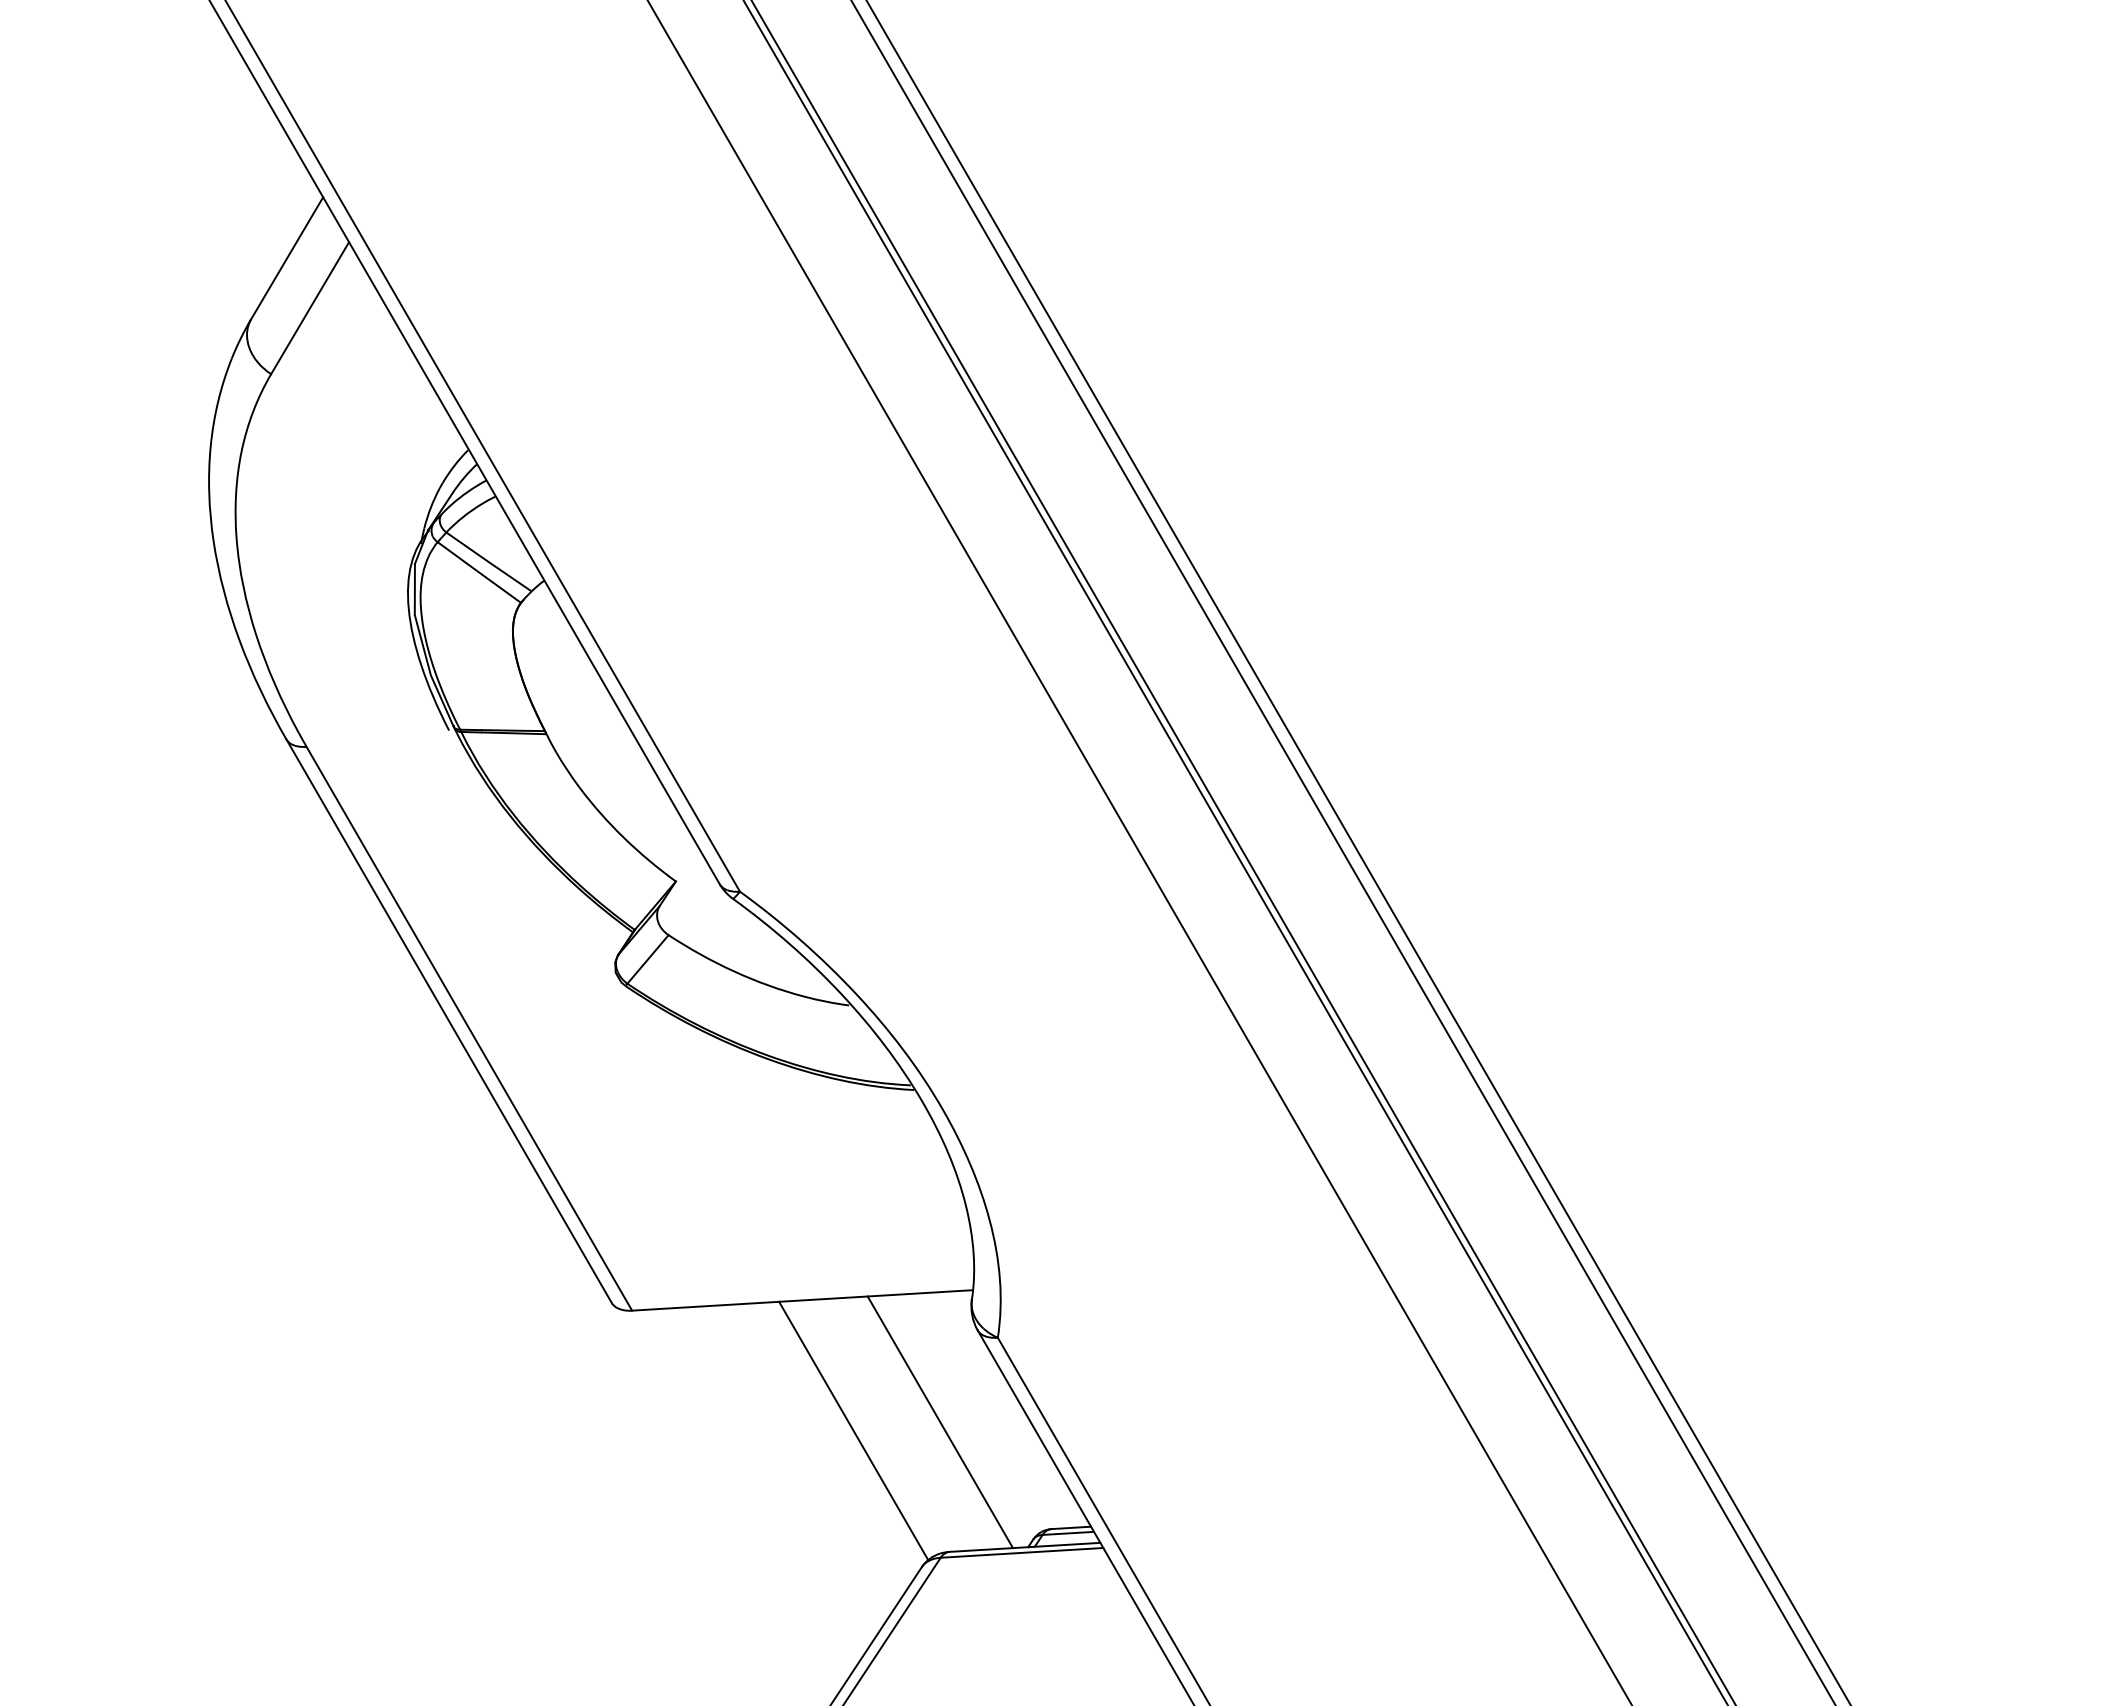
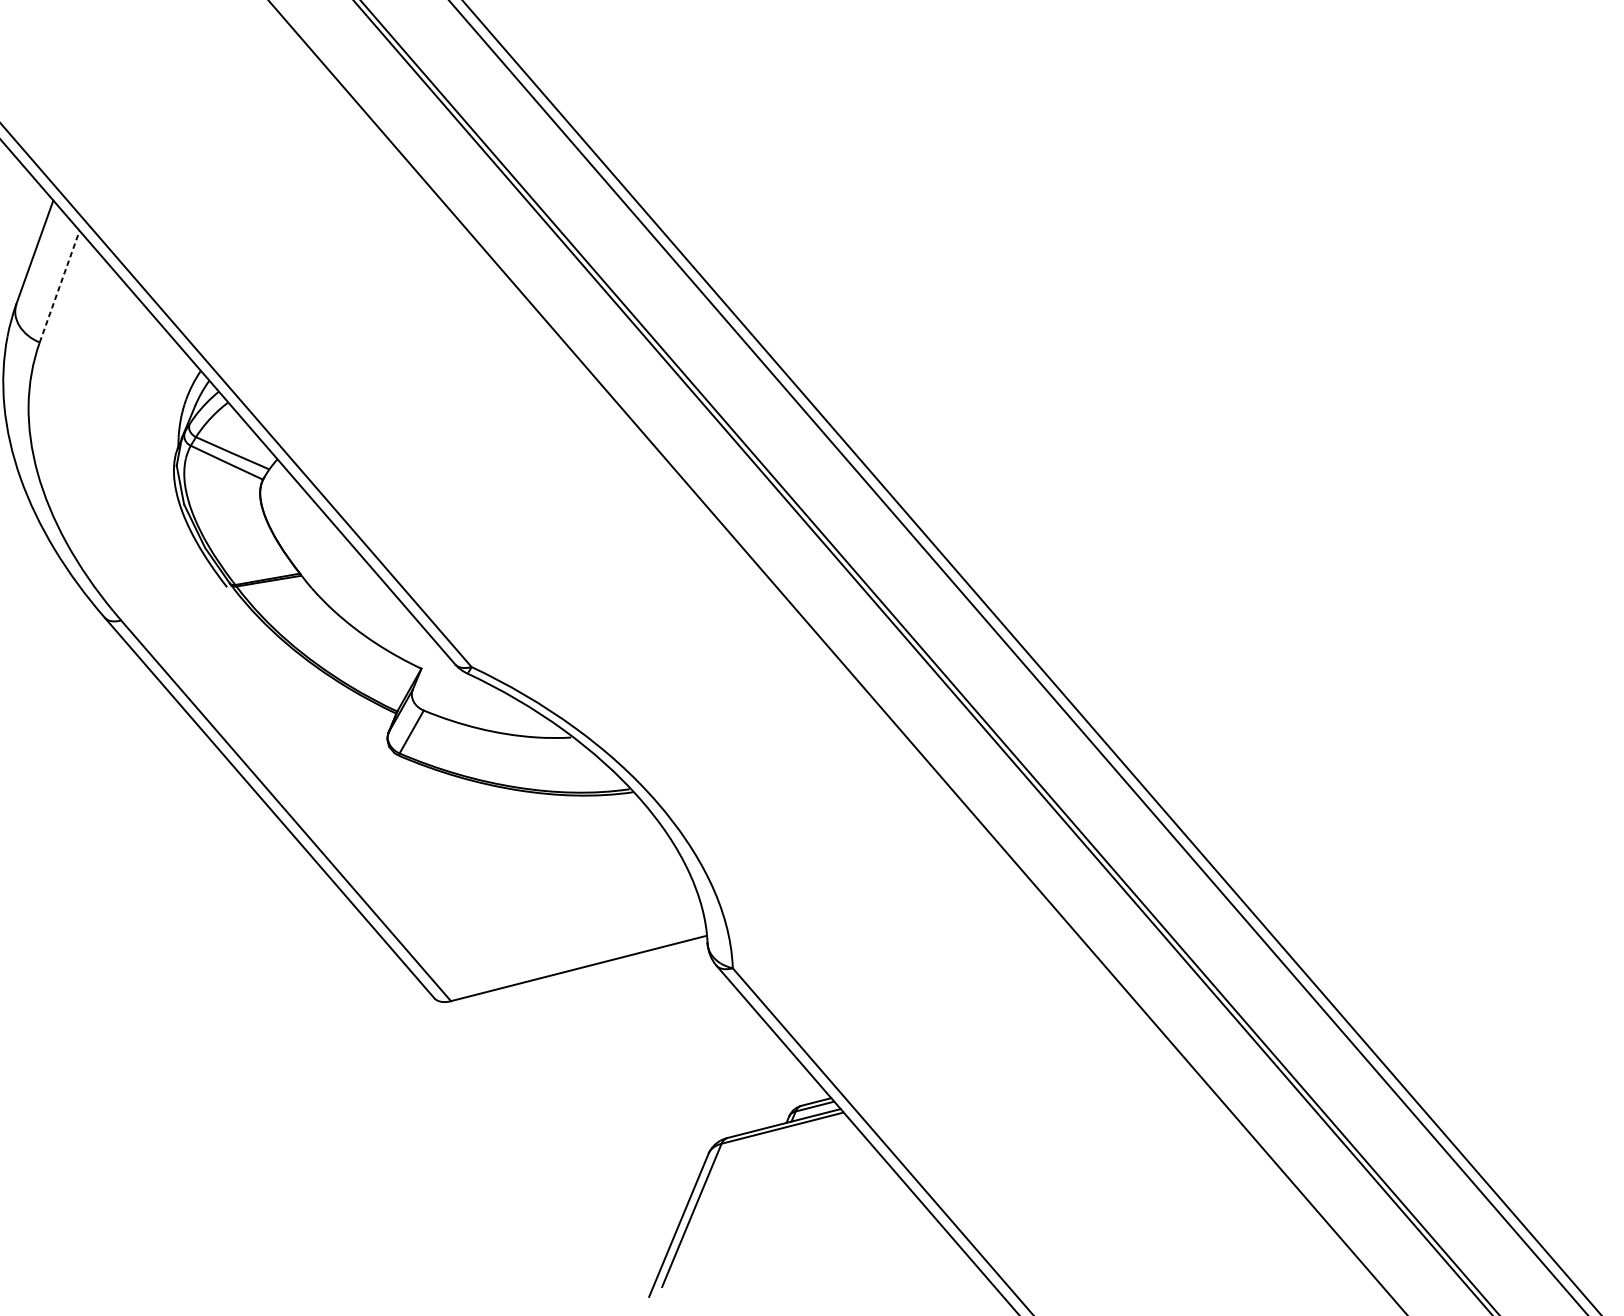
line: (310, 308) -> (60, 286), solid -> dashed
line: (939, 1422) -> (700, 1041), removed
line: (853, 1430) -> (636, 1059), removed

